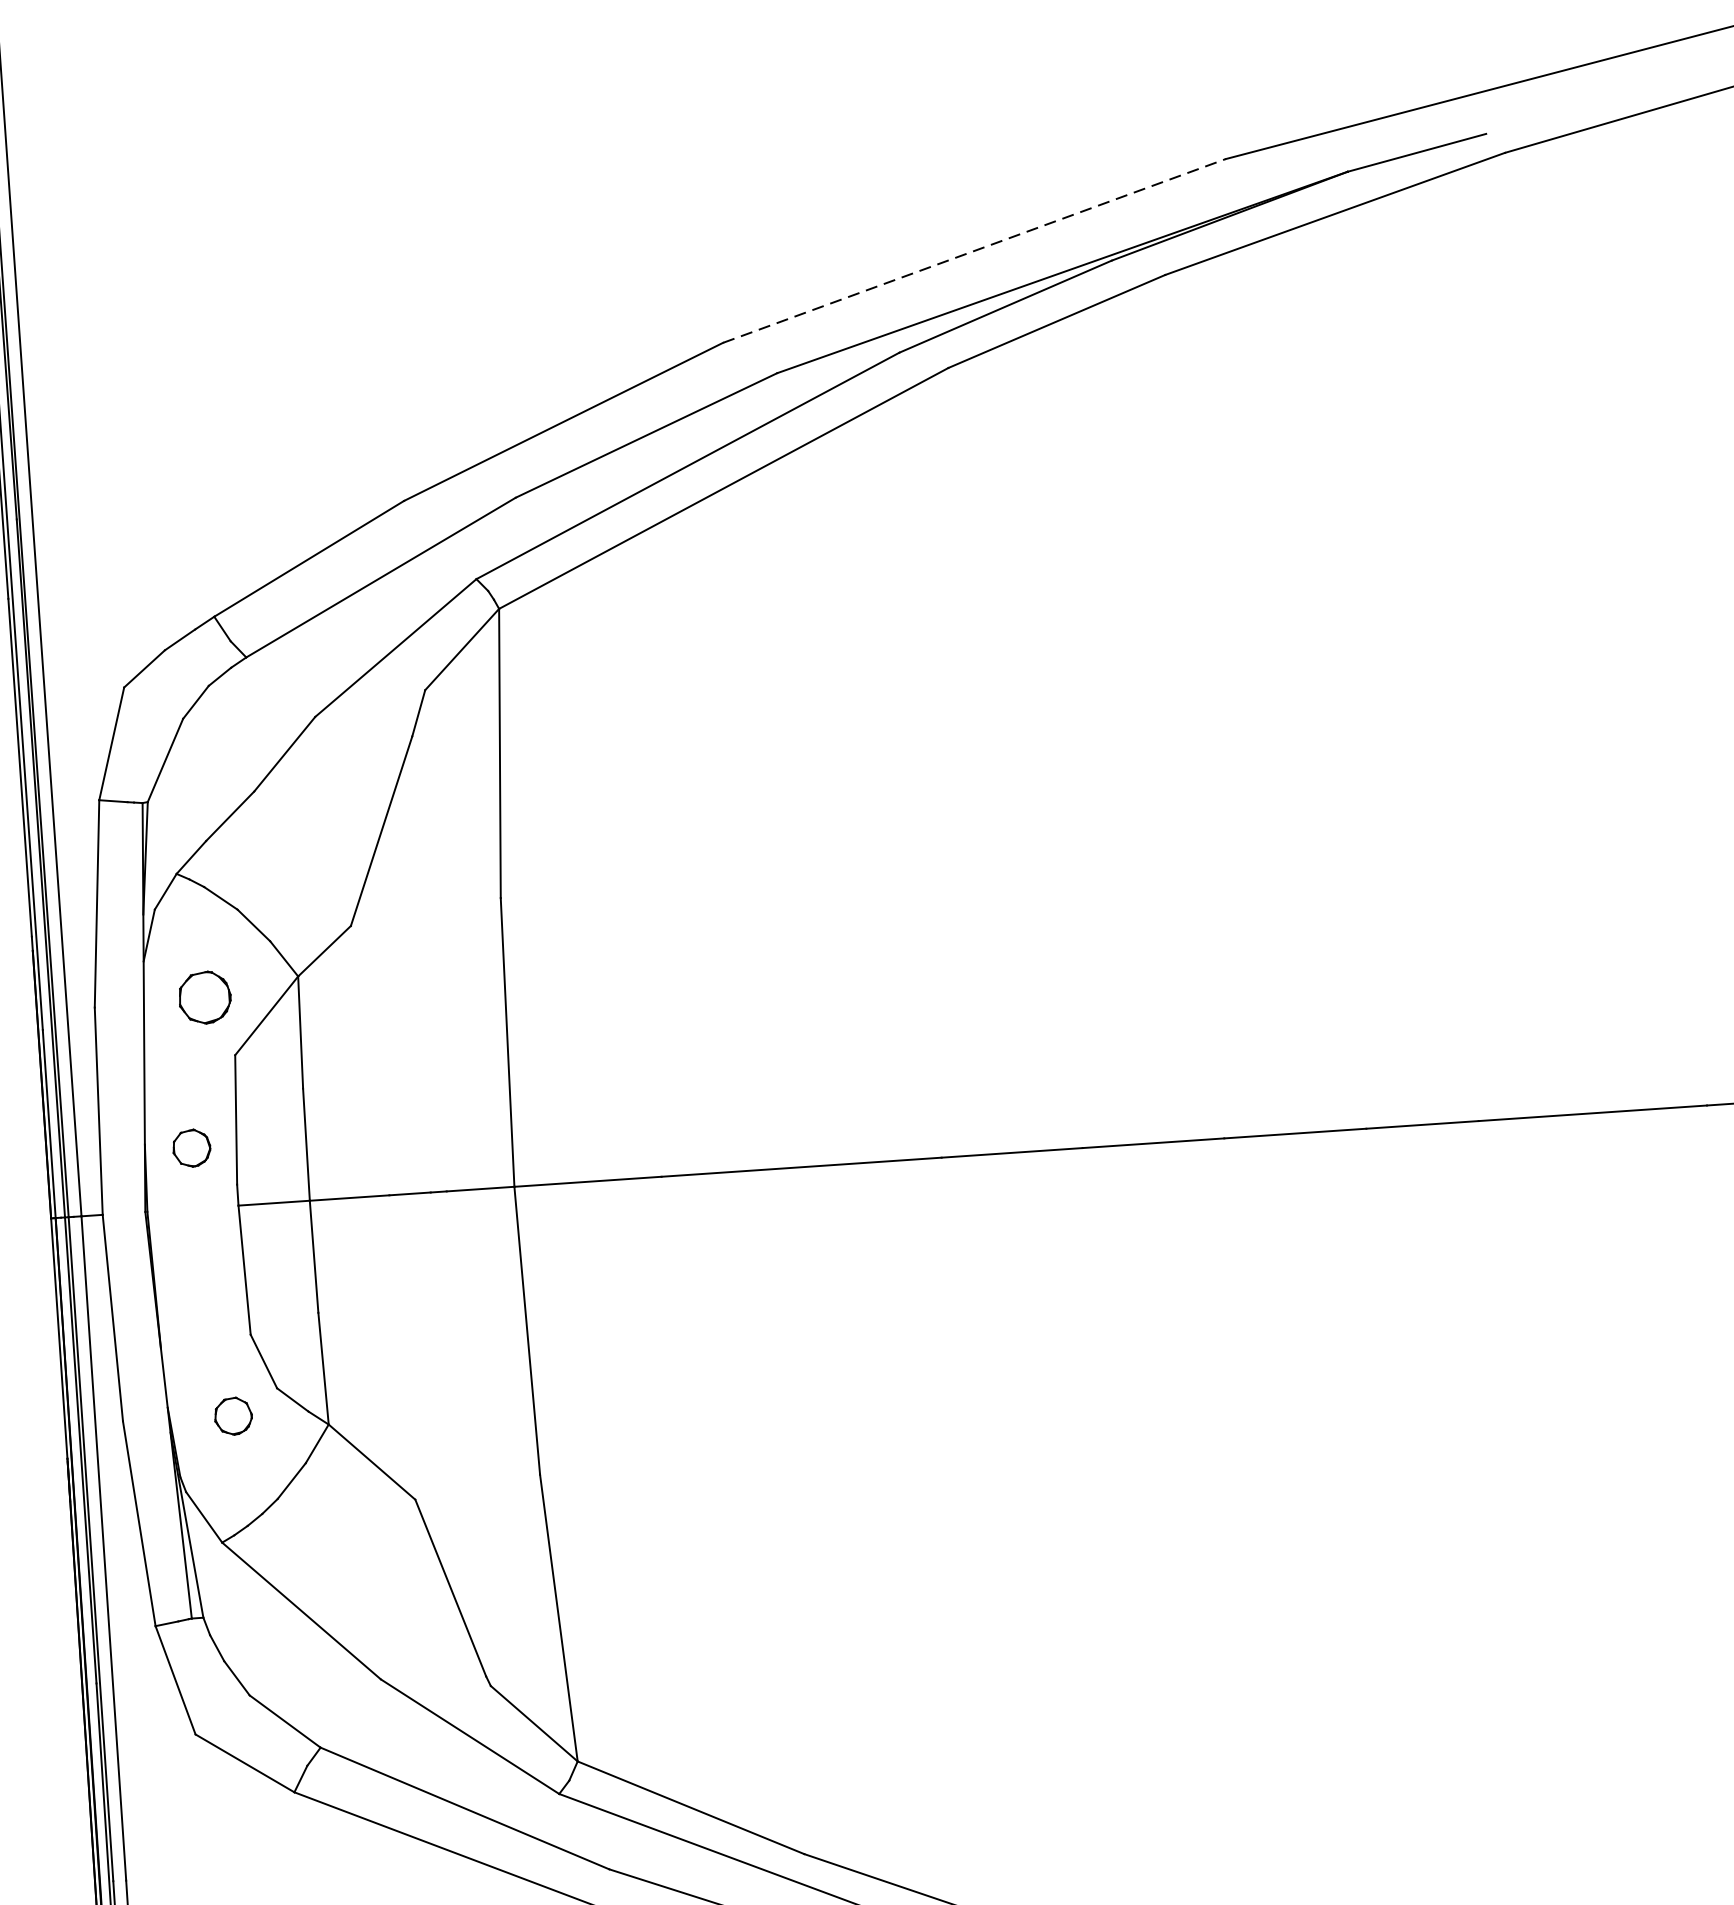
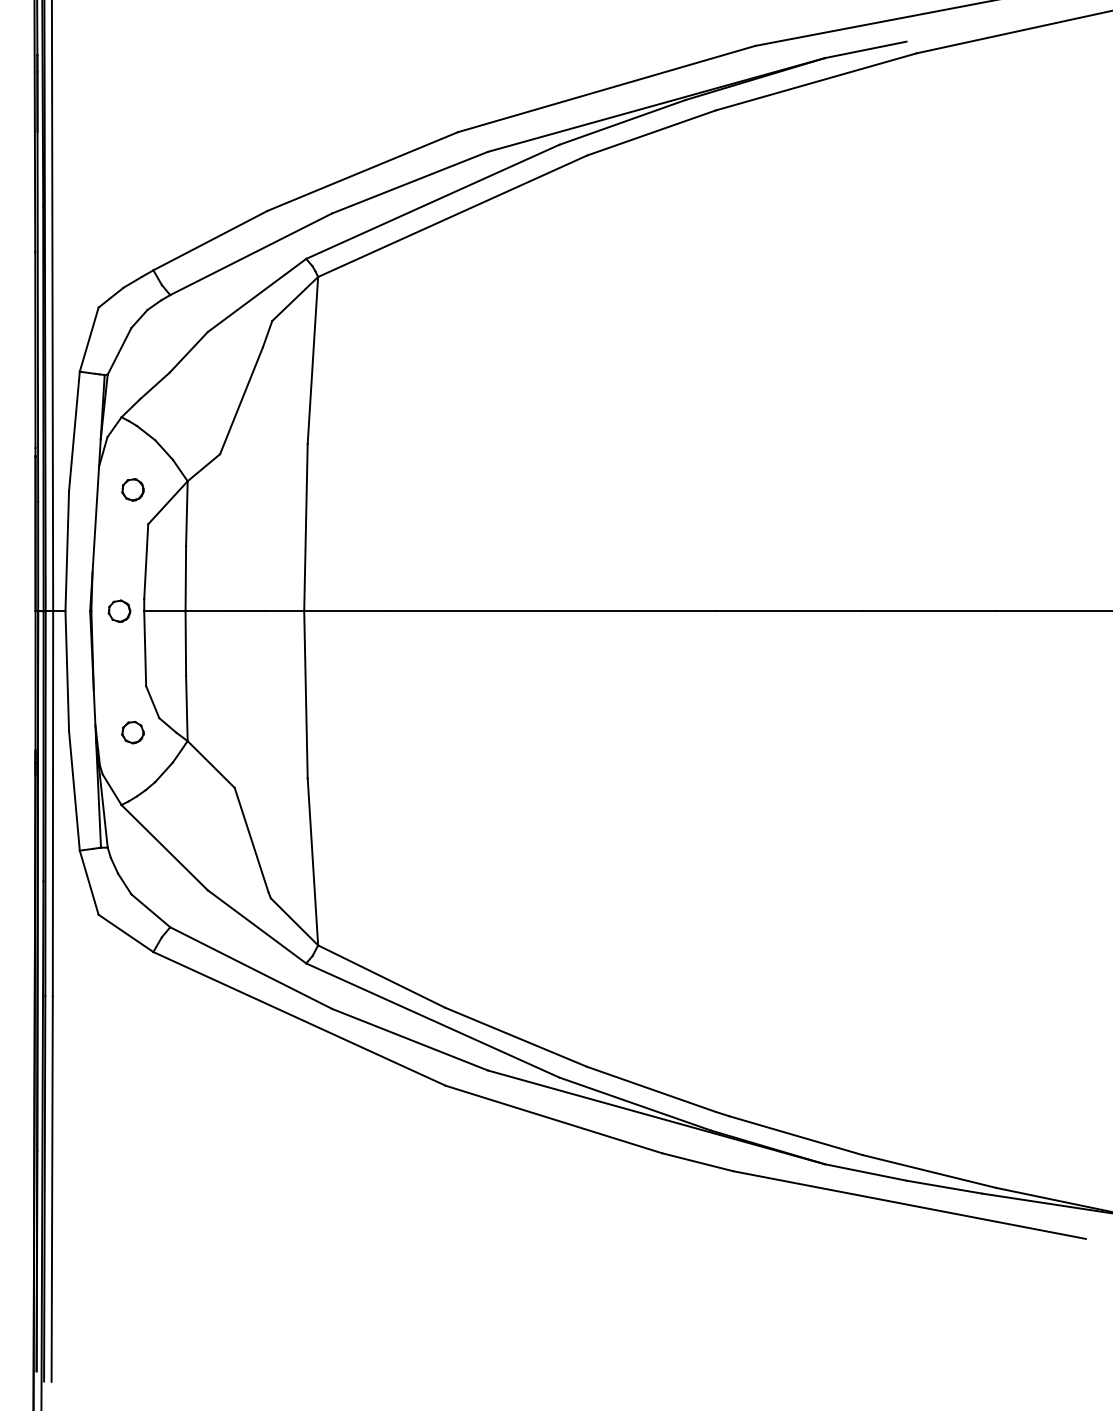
line: (974, 251) -> (606, 89), dashed -> solid
part: (204, 997) -> (132, 489), size x0.71
part: (191, 1146) -> (119, 610), moved

